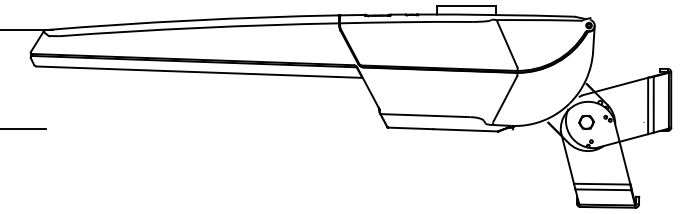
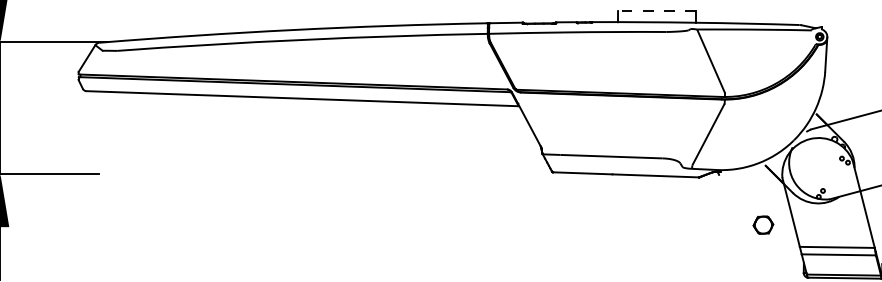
line: (465, 6) -> (655, 11), solid -> dashed
part: (586, 121) -> (763, 223), moved

